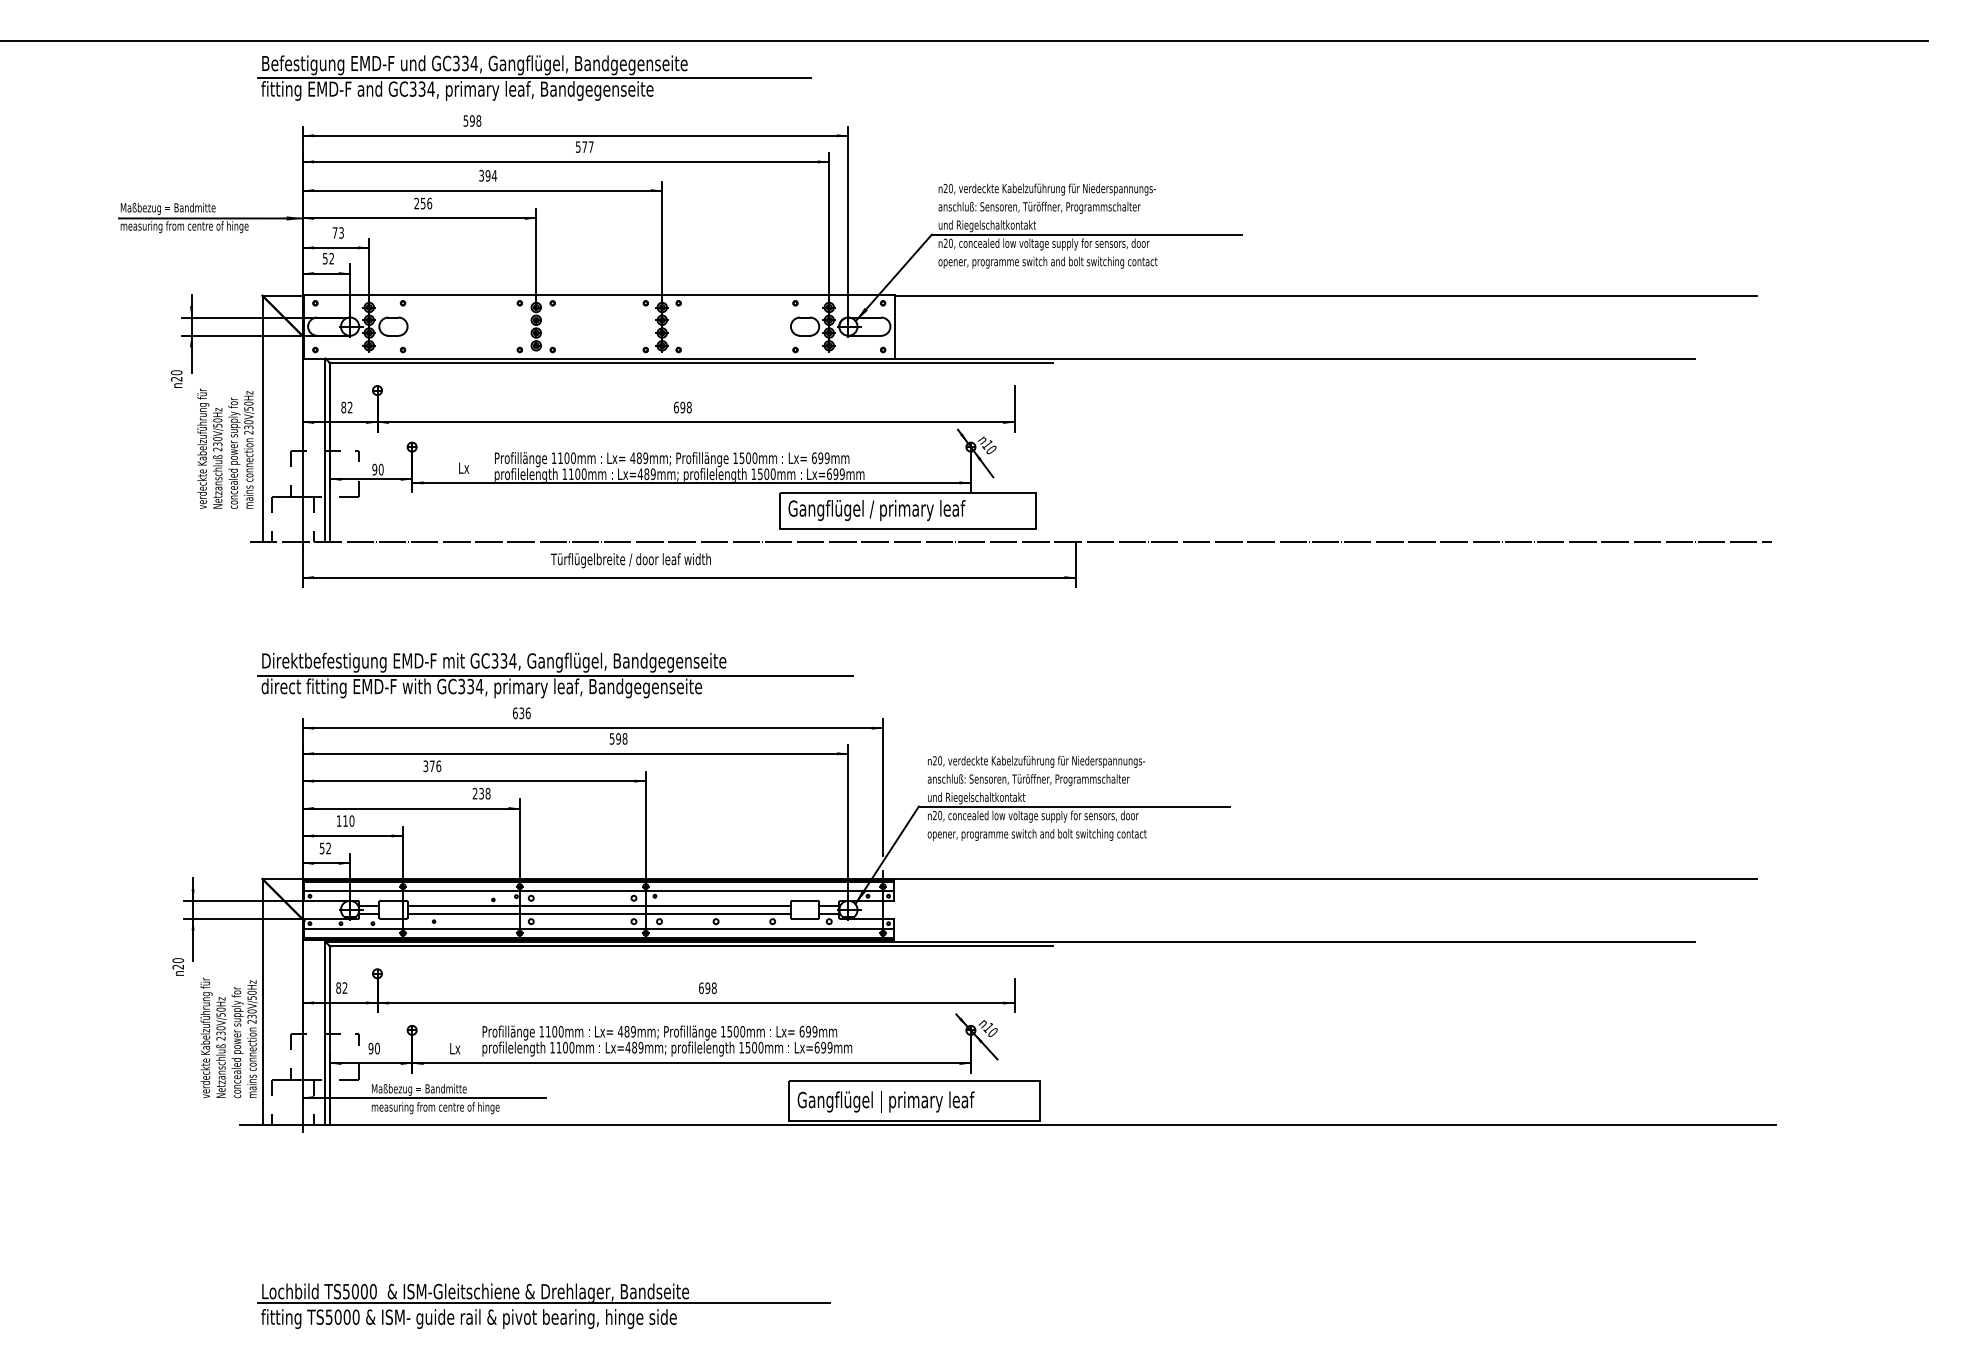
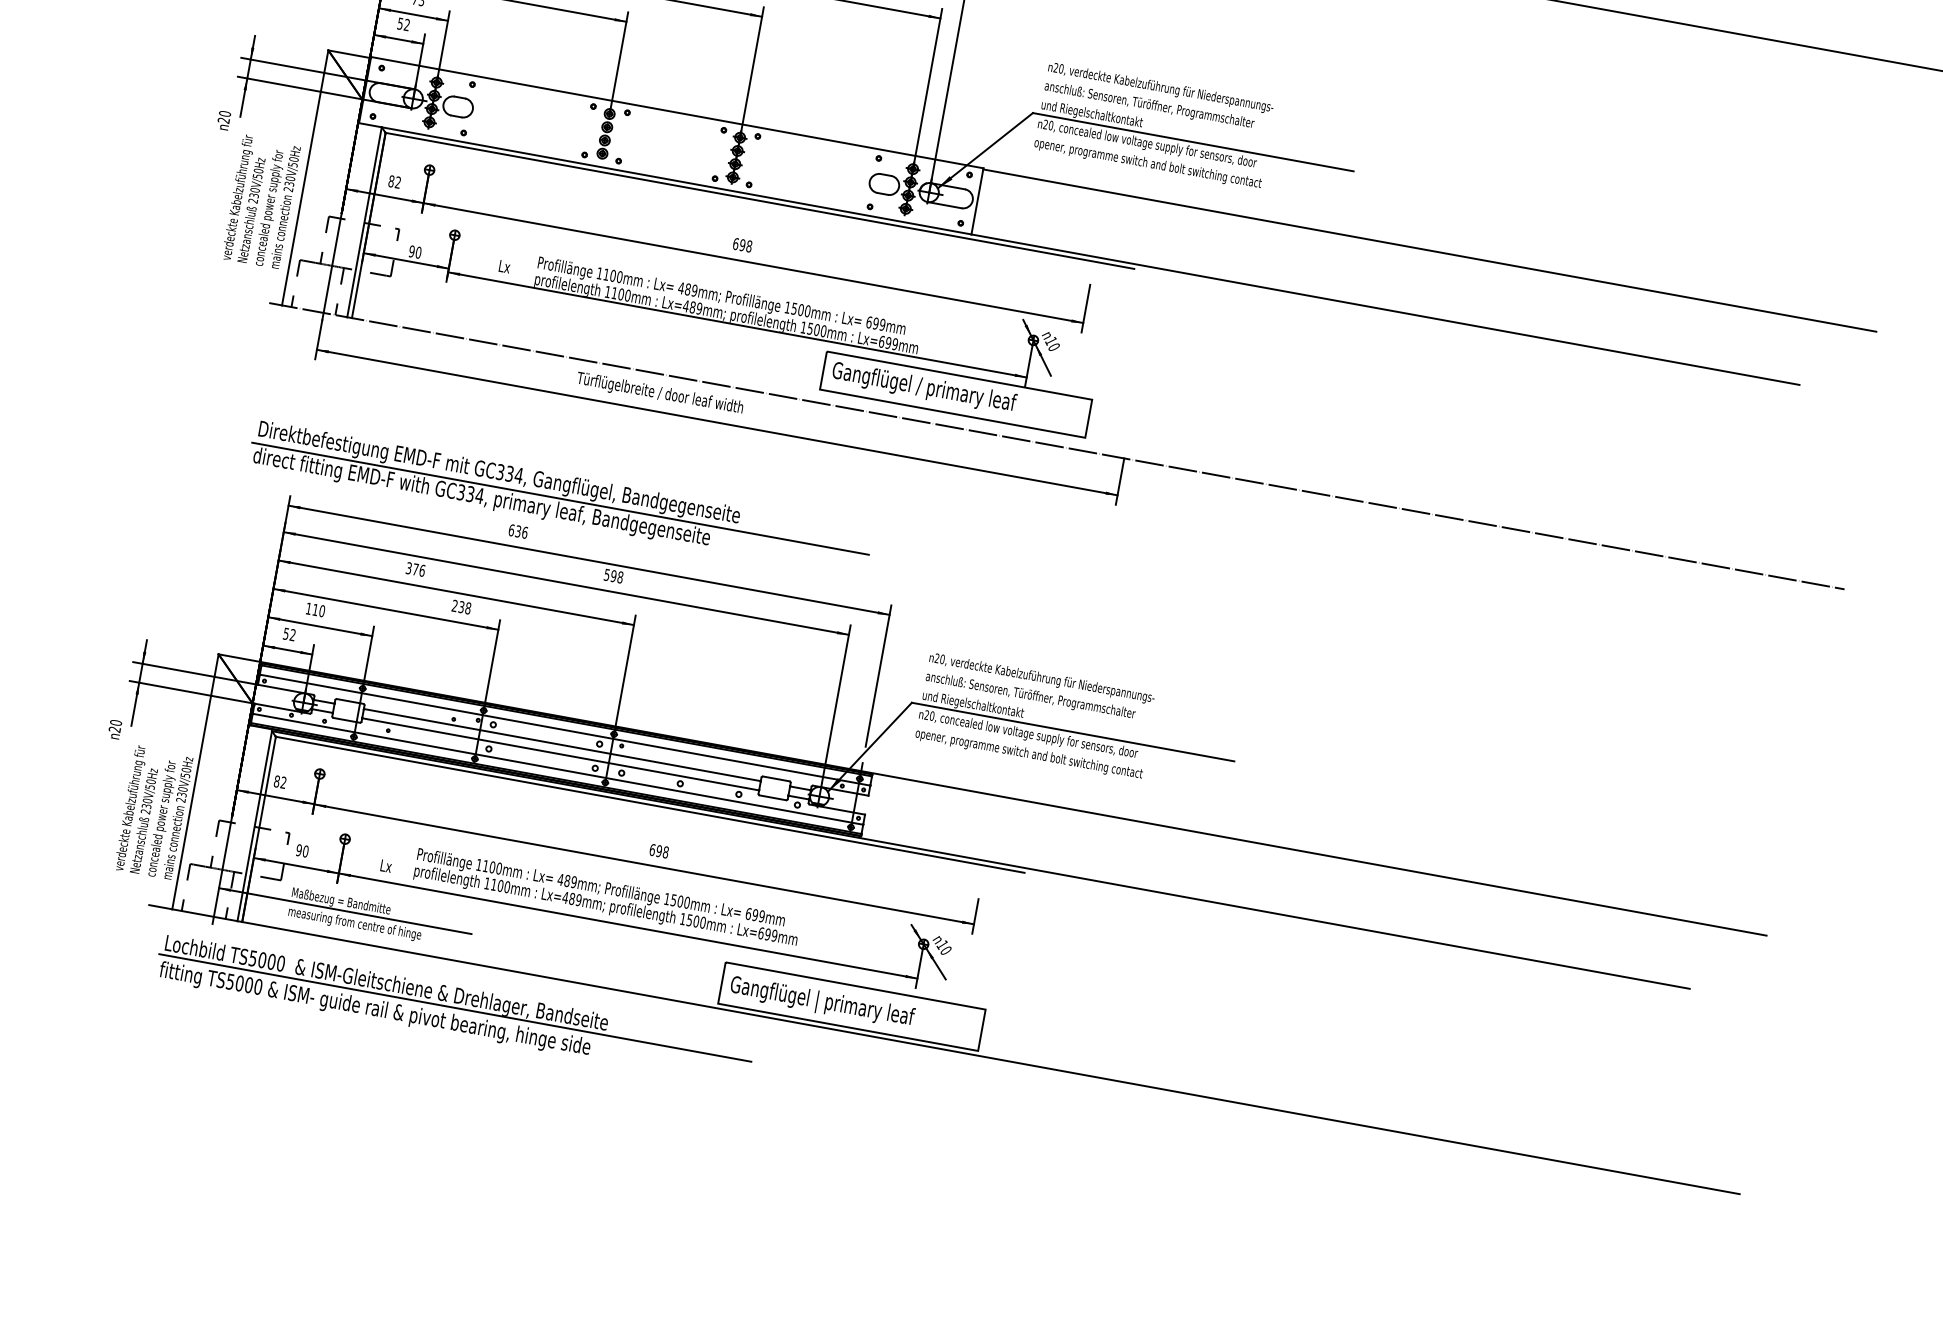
part: (543, 1305) -> (454, 1010), moved

